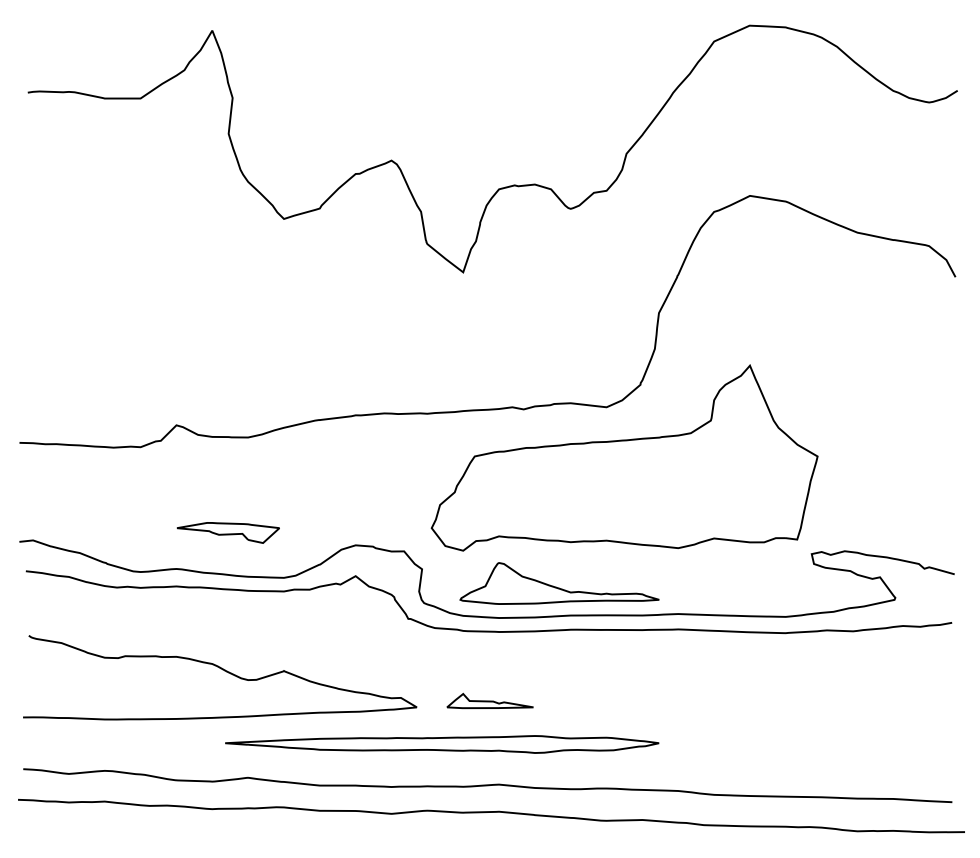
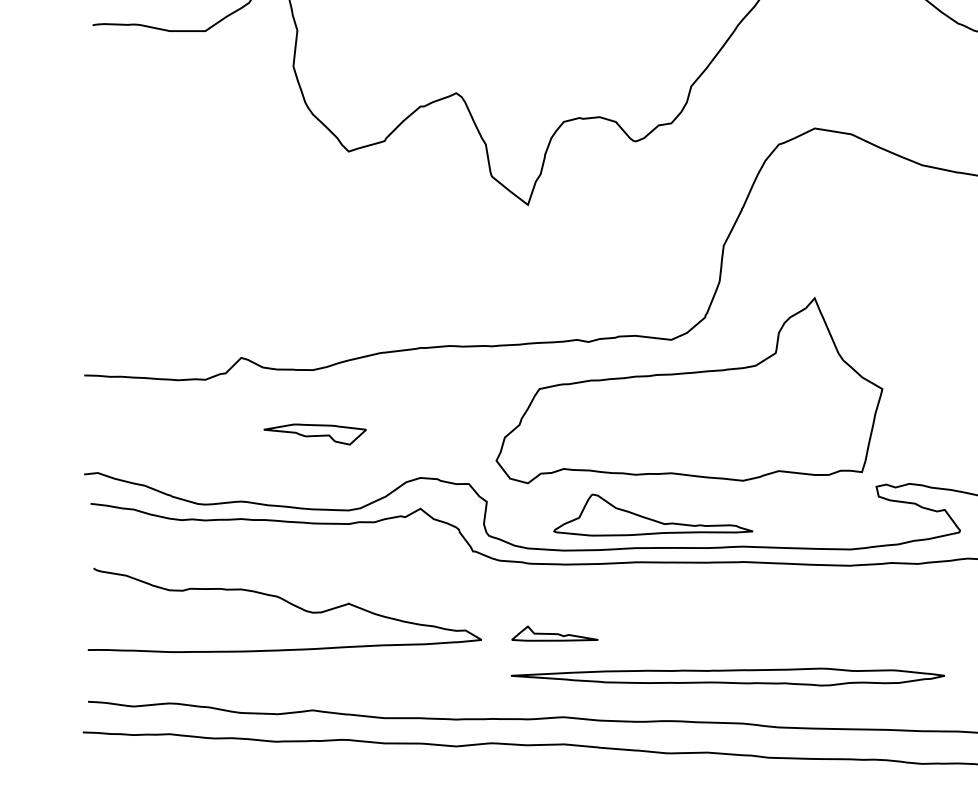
part: (227, 532) -> (314, 434), moved
part: (559, 583) -> (653, 515), moved
part: (442, 744) -> (728, 677), moved

